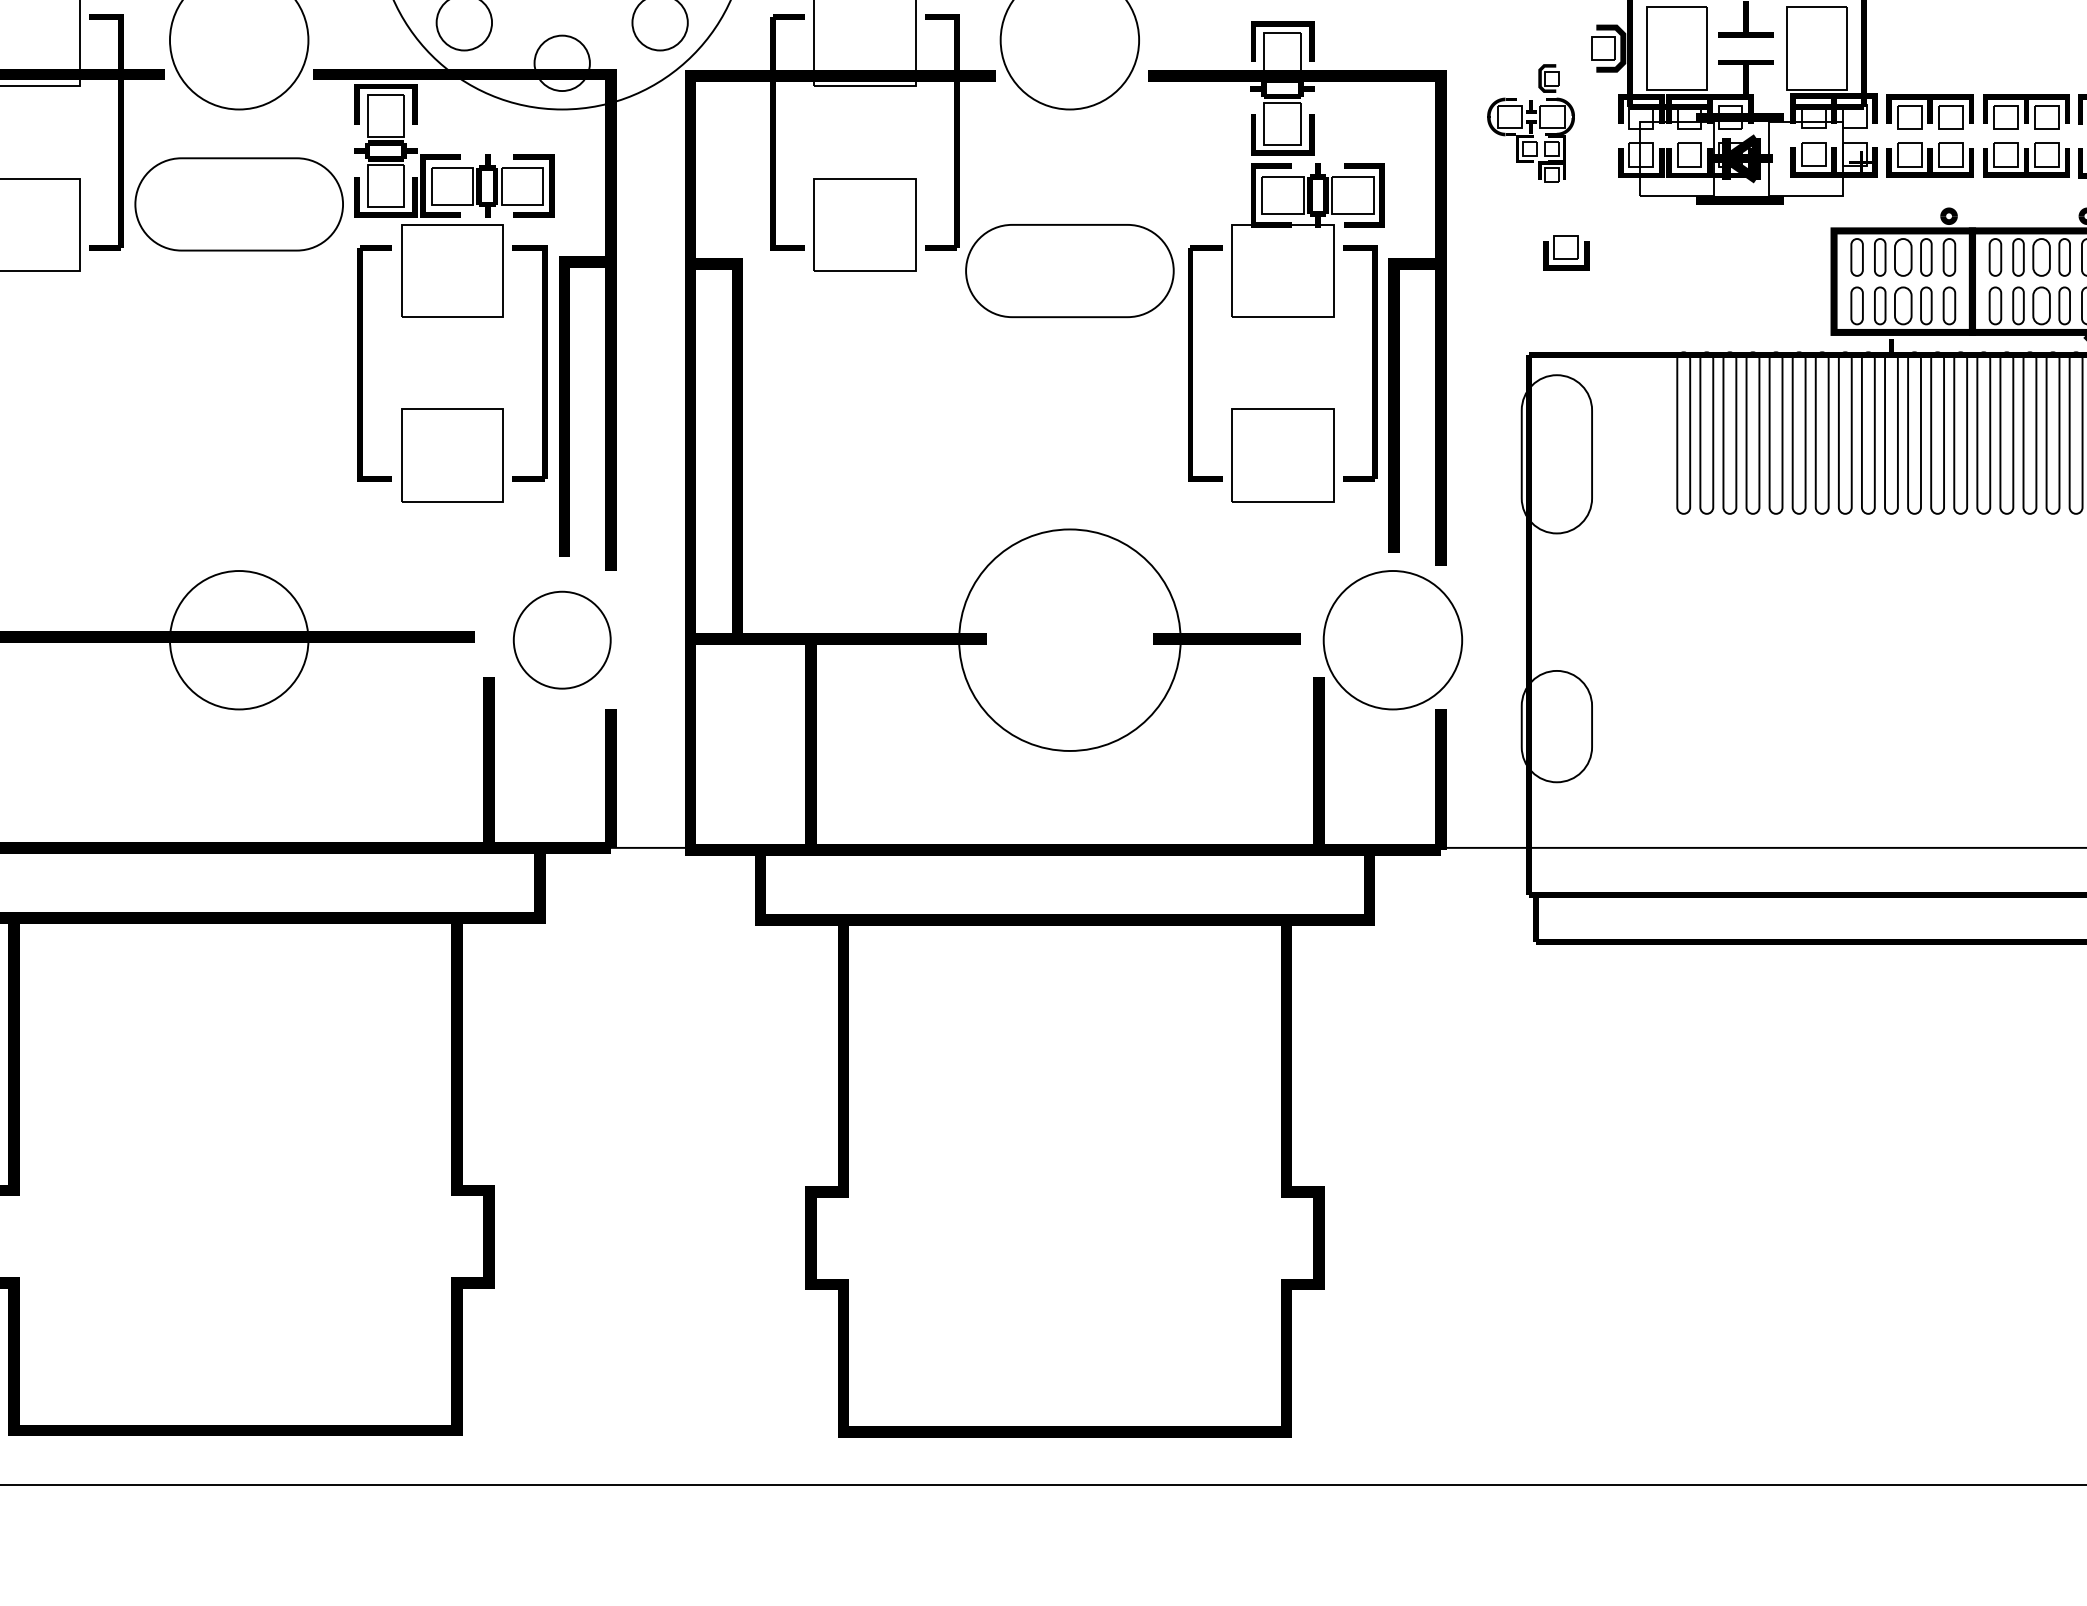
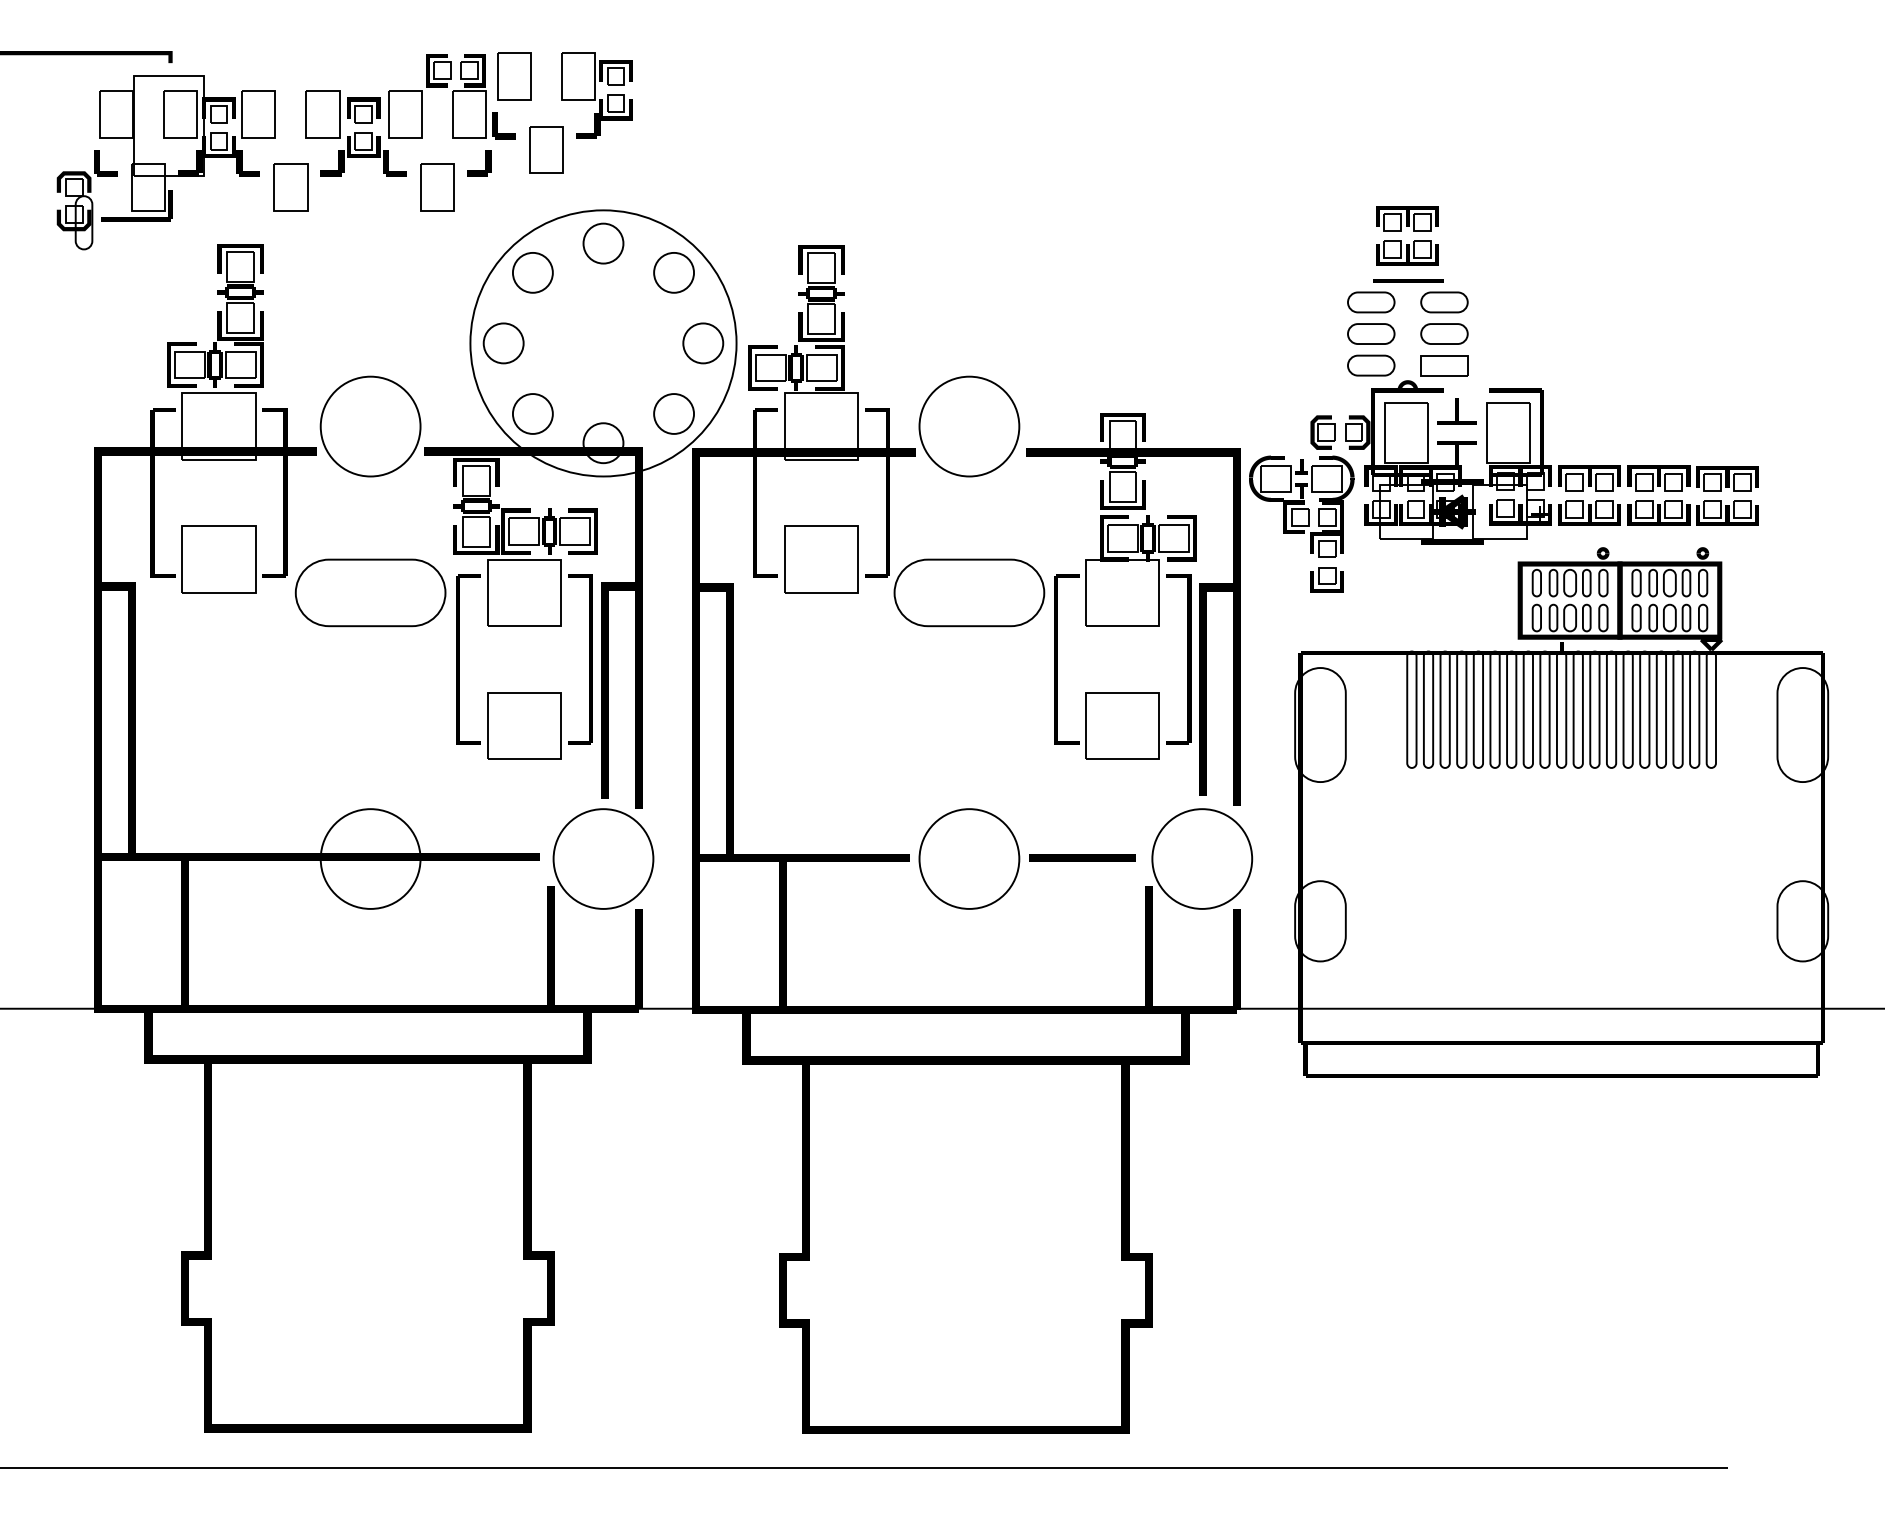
part: (1530, 123) -> (1301, 486), size x1.67
part: (239, 203) -> (370, 592), moved
circle: (562, 639) -> (603, 858), size x1.43
circle: (1070, 639) -> (969, 858), size x0.62

